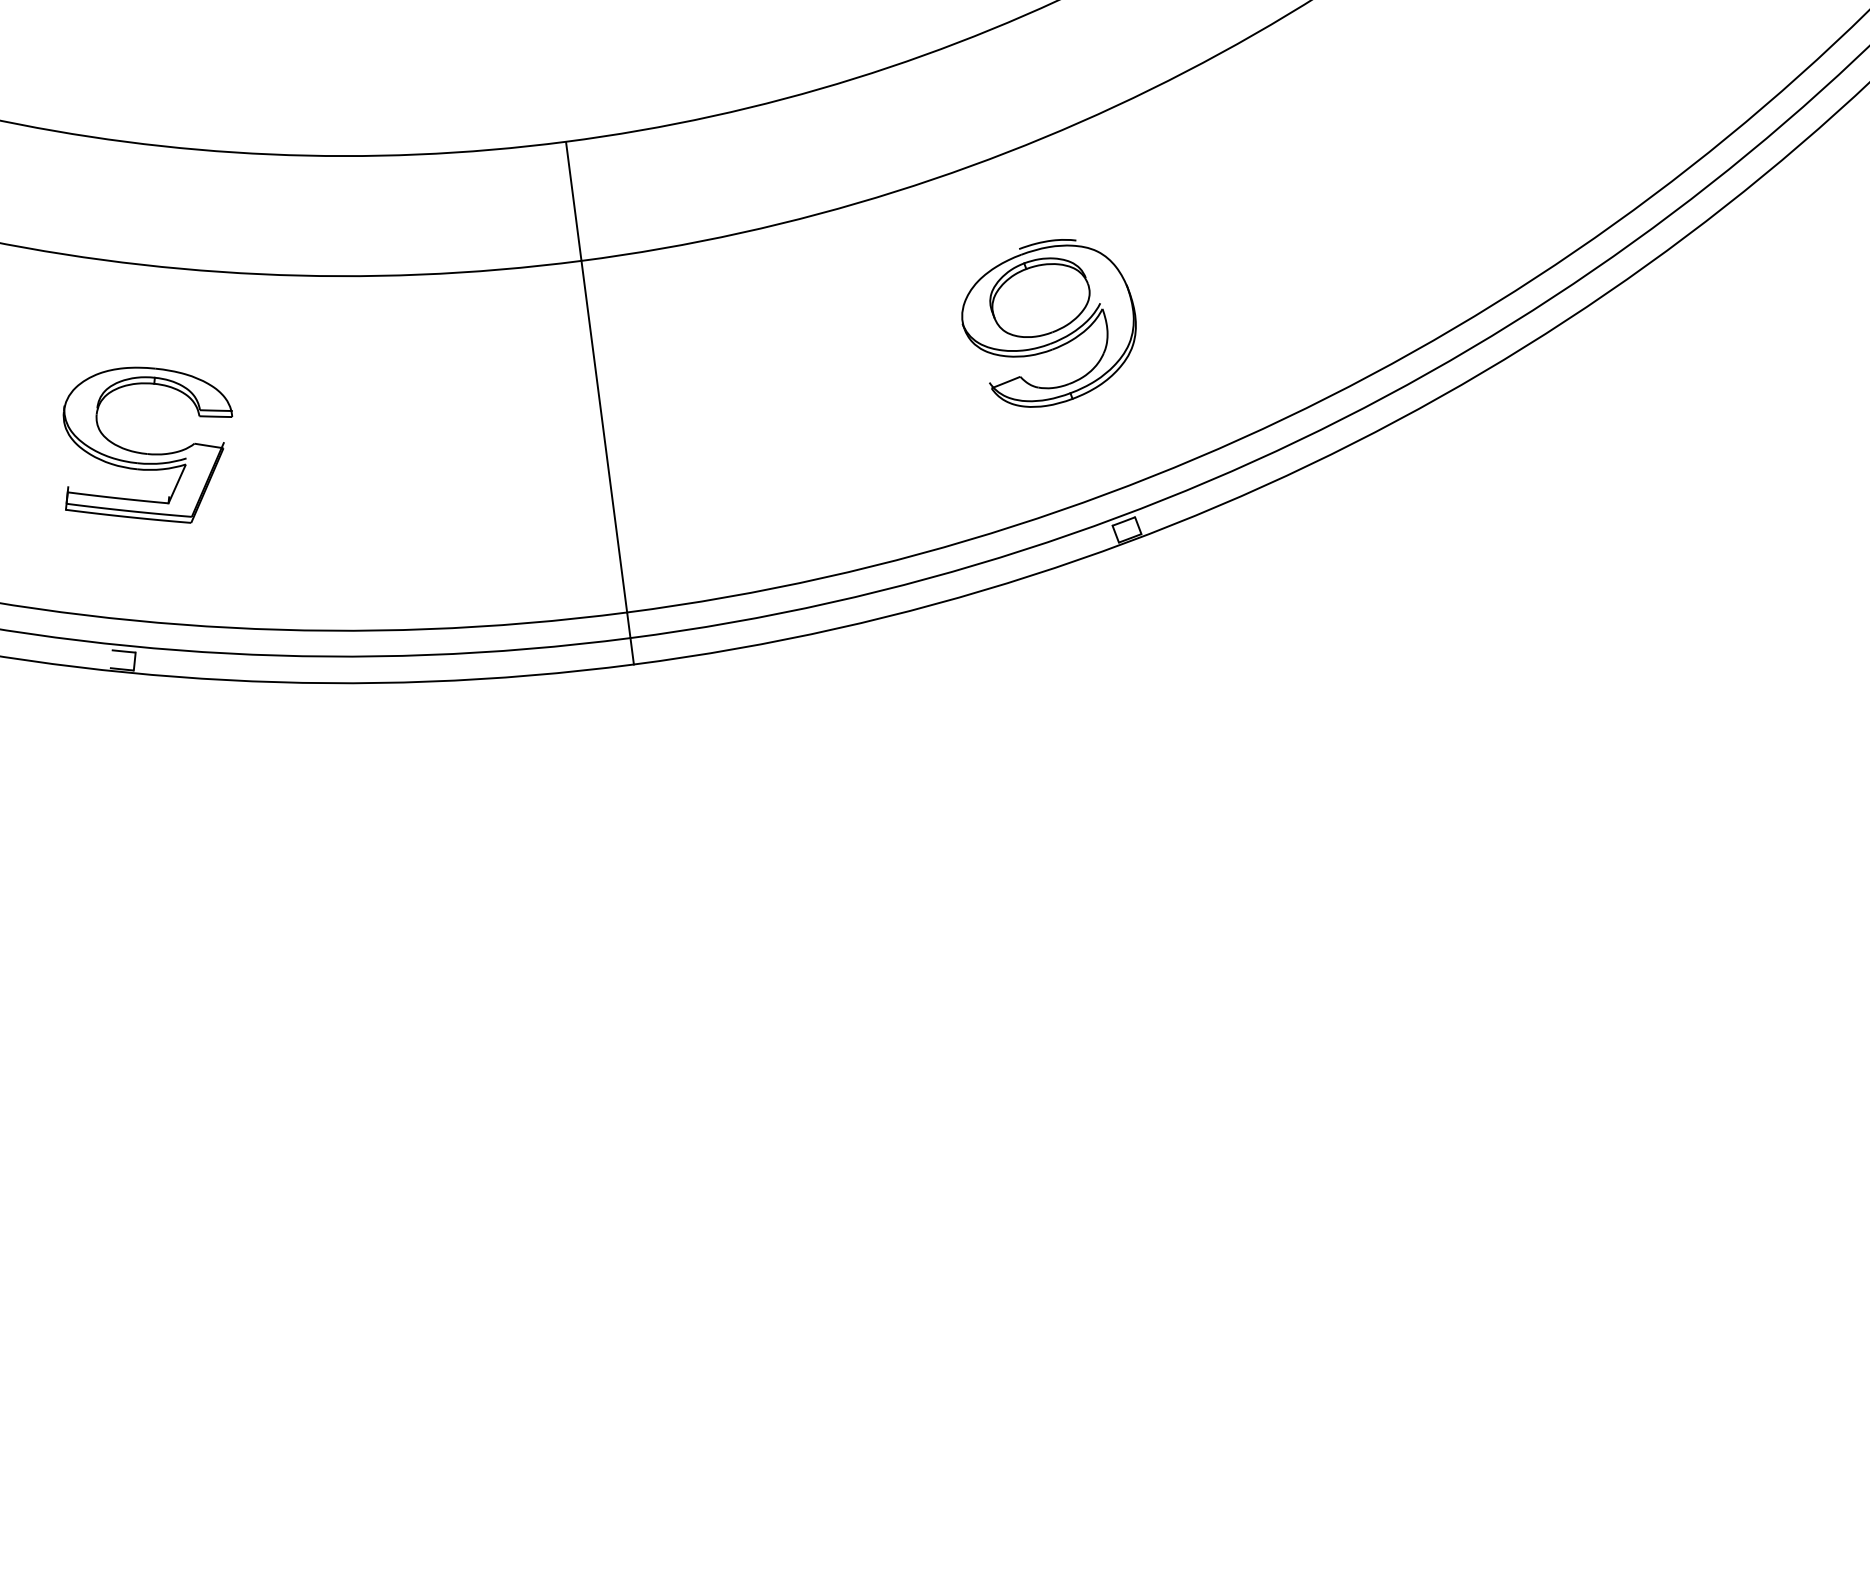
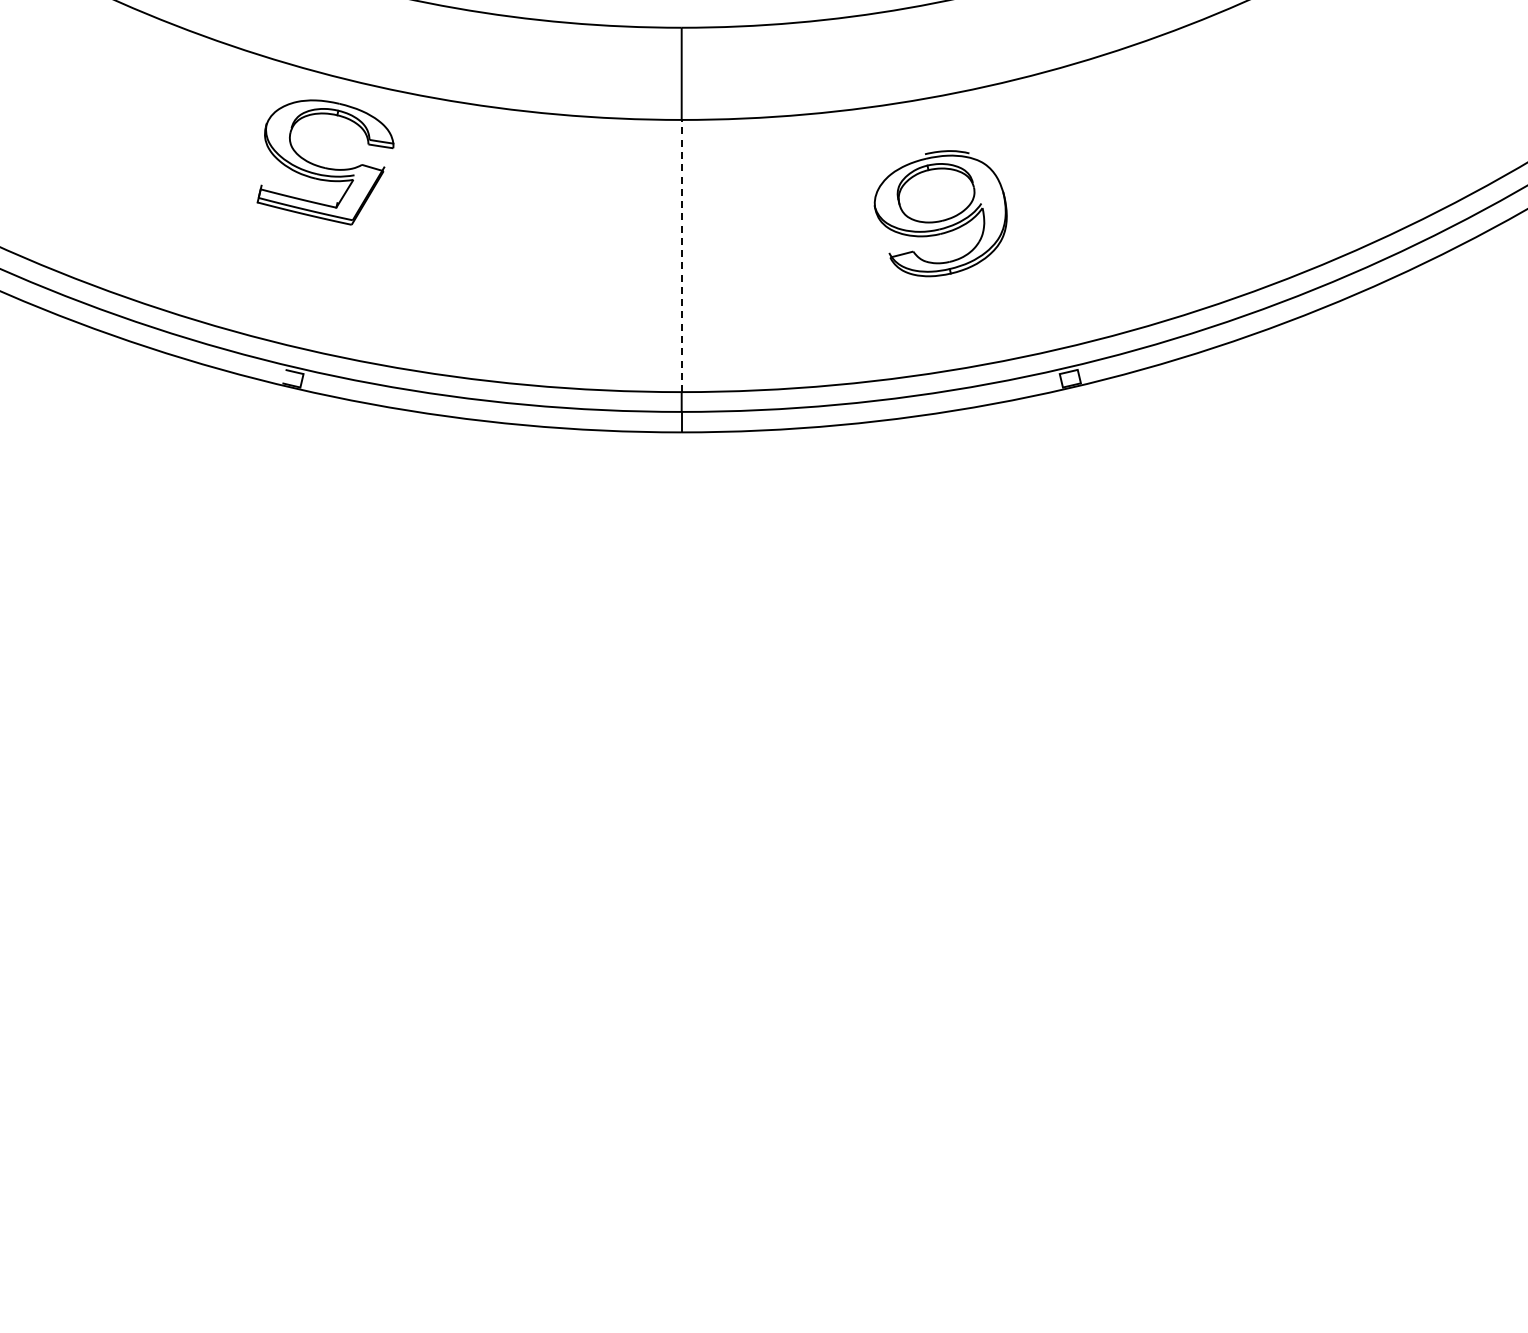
part: (1049, 323) -> (940, 213), moved
line: (603, 436) -> (681, 255), solid -> dashed
part: (146, 446) -> (325, 162), moved

